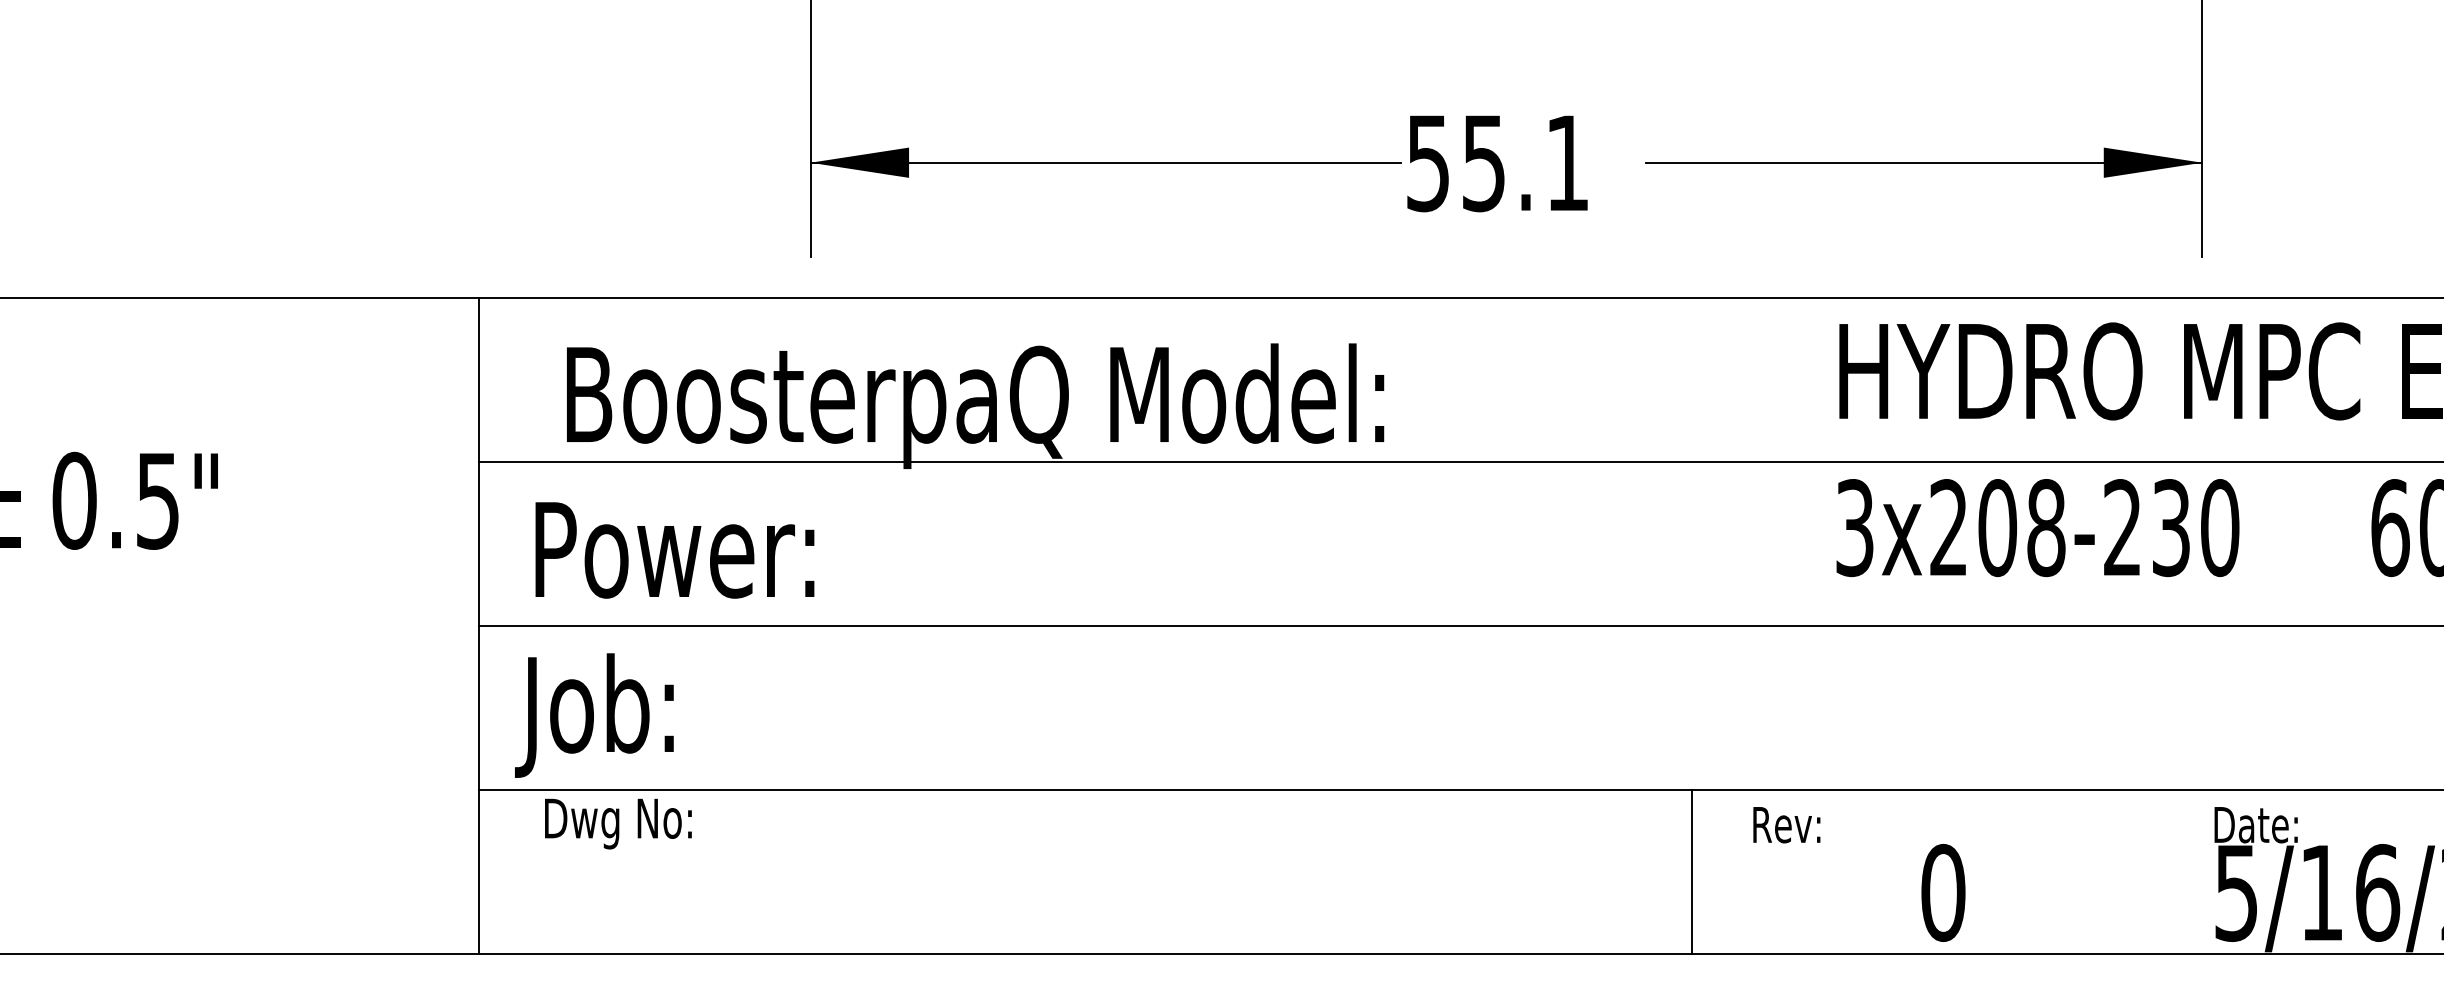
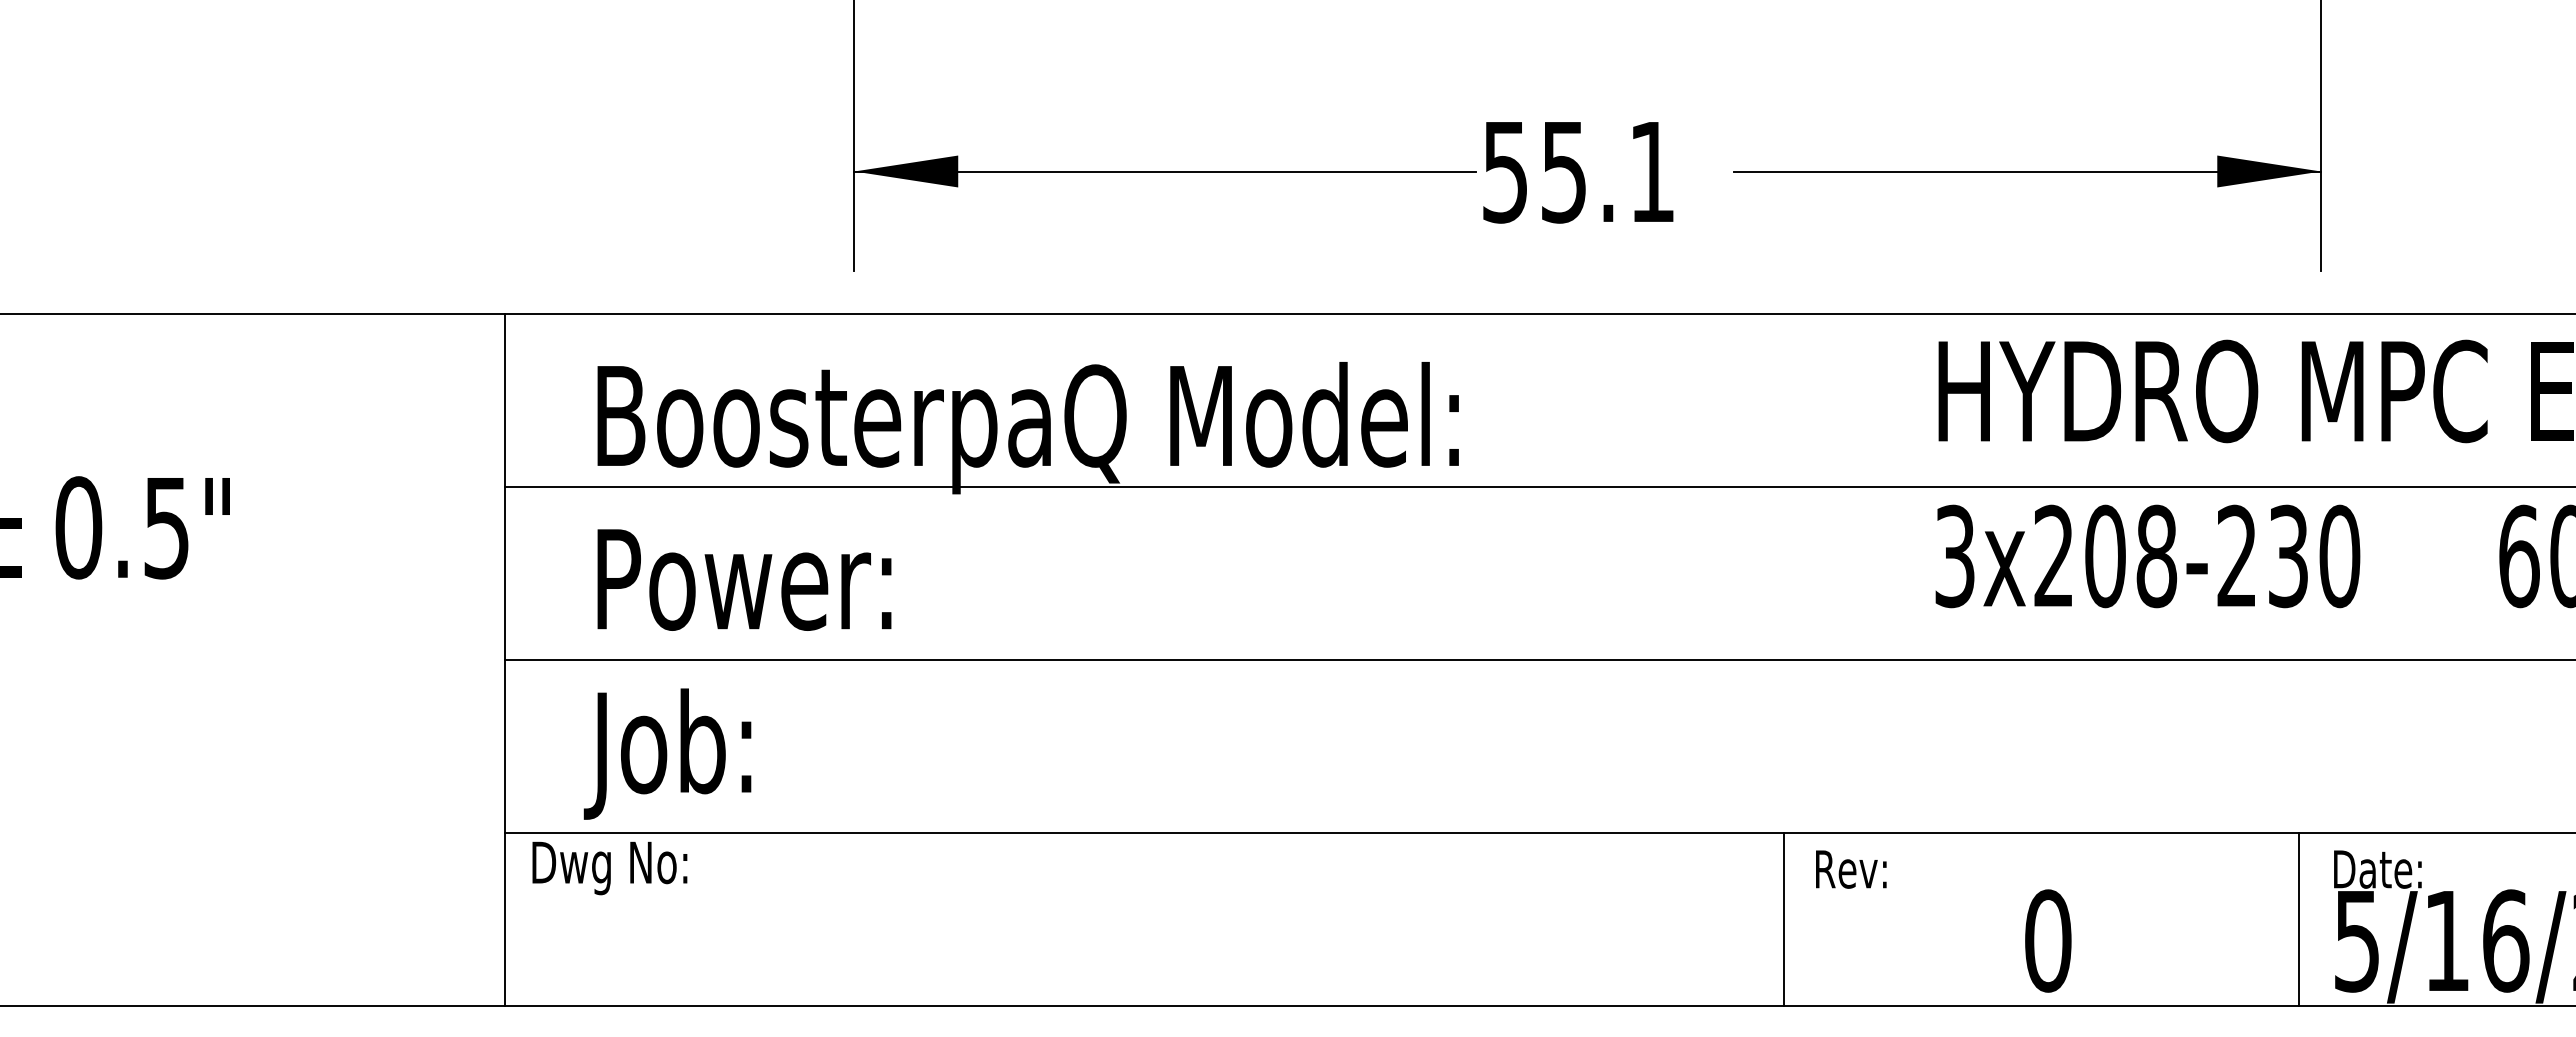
text: (674, 549) -> (744, 579), moved
text: (594, 714) -> (667, 753), moved
text: (618, 824) -> (609, 868), moved
text: (1787, 825) -> (1851, 869), moved
line: (2180, 872) -> (2298, 919), added

